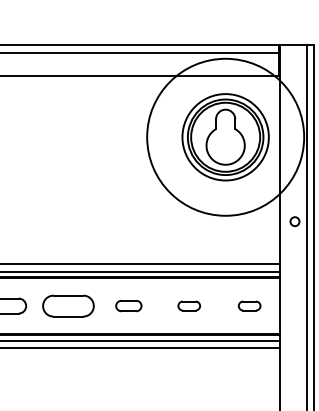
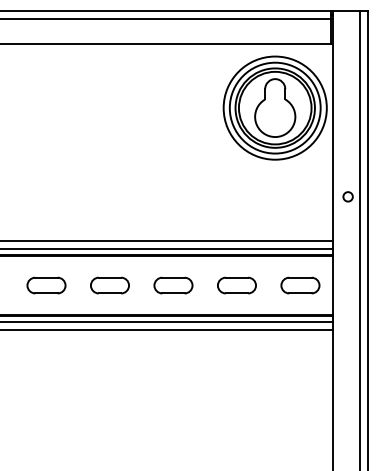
circle: (224, 136) -> (274, 107), size x0.62
part: (68, 306) -> (109, 285), size x0.71
part: (128, 306) -> (173, 285), size x1.43
part: (188, 306) -> (236, 285), size x1.67
part: (249, 306) -> (300, 285), size x1.67

